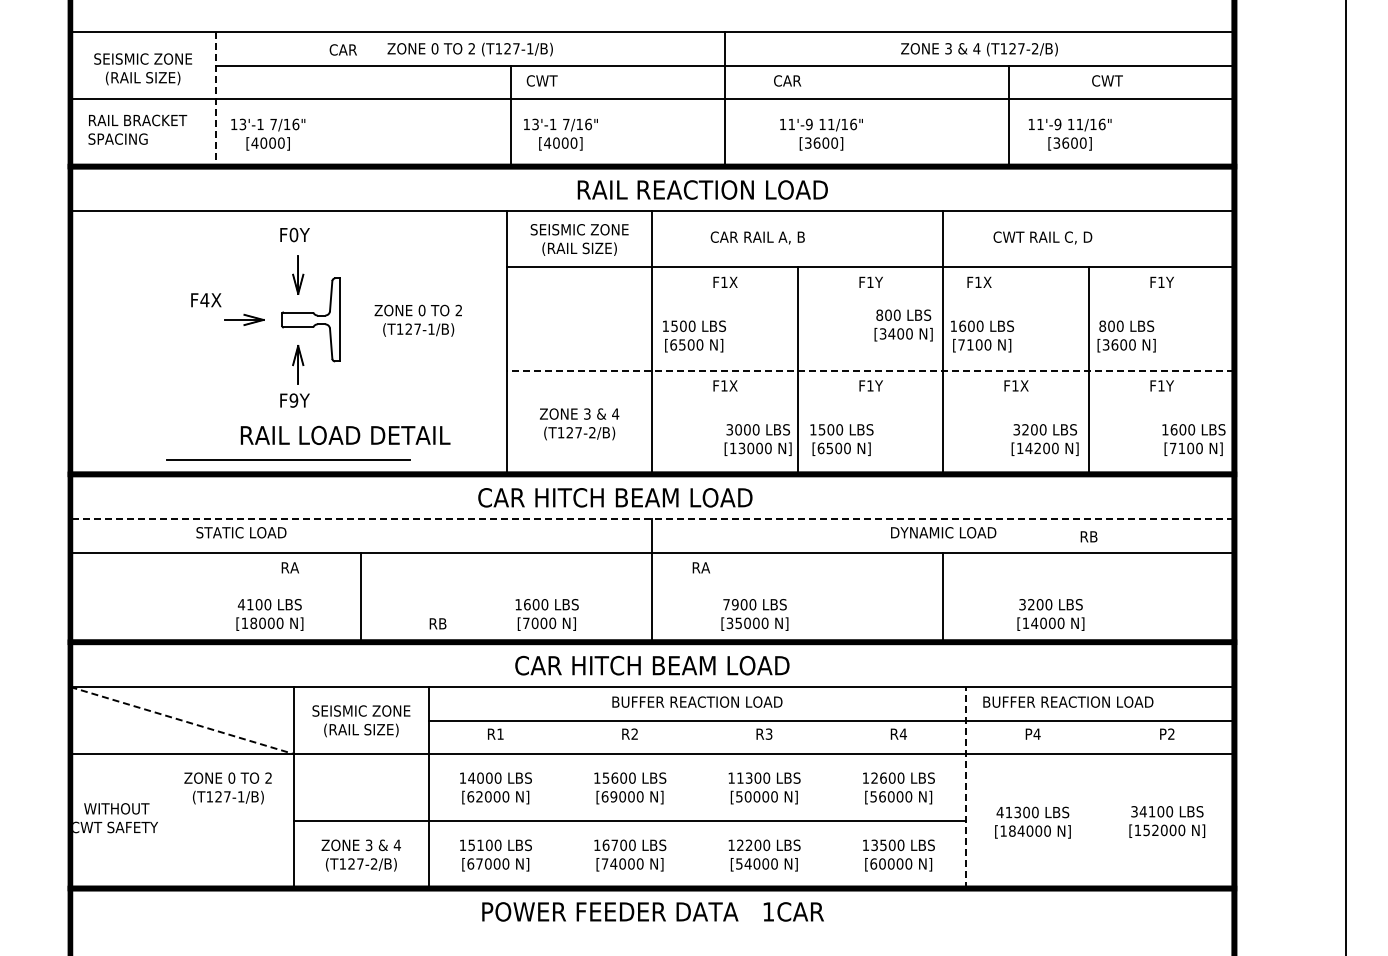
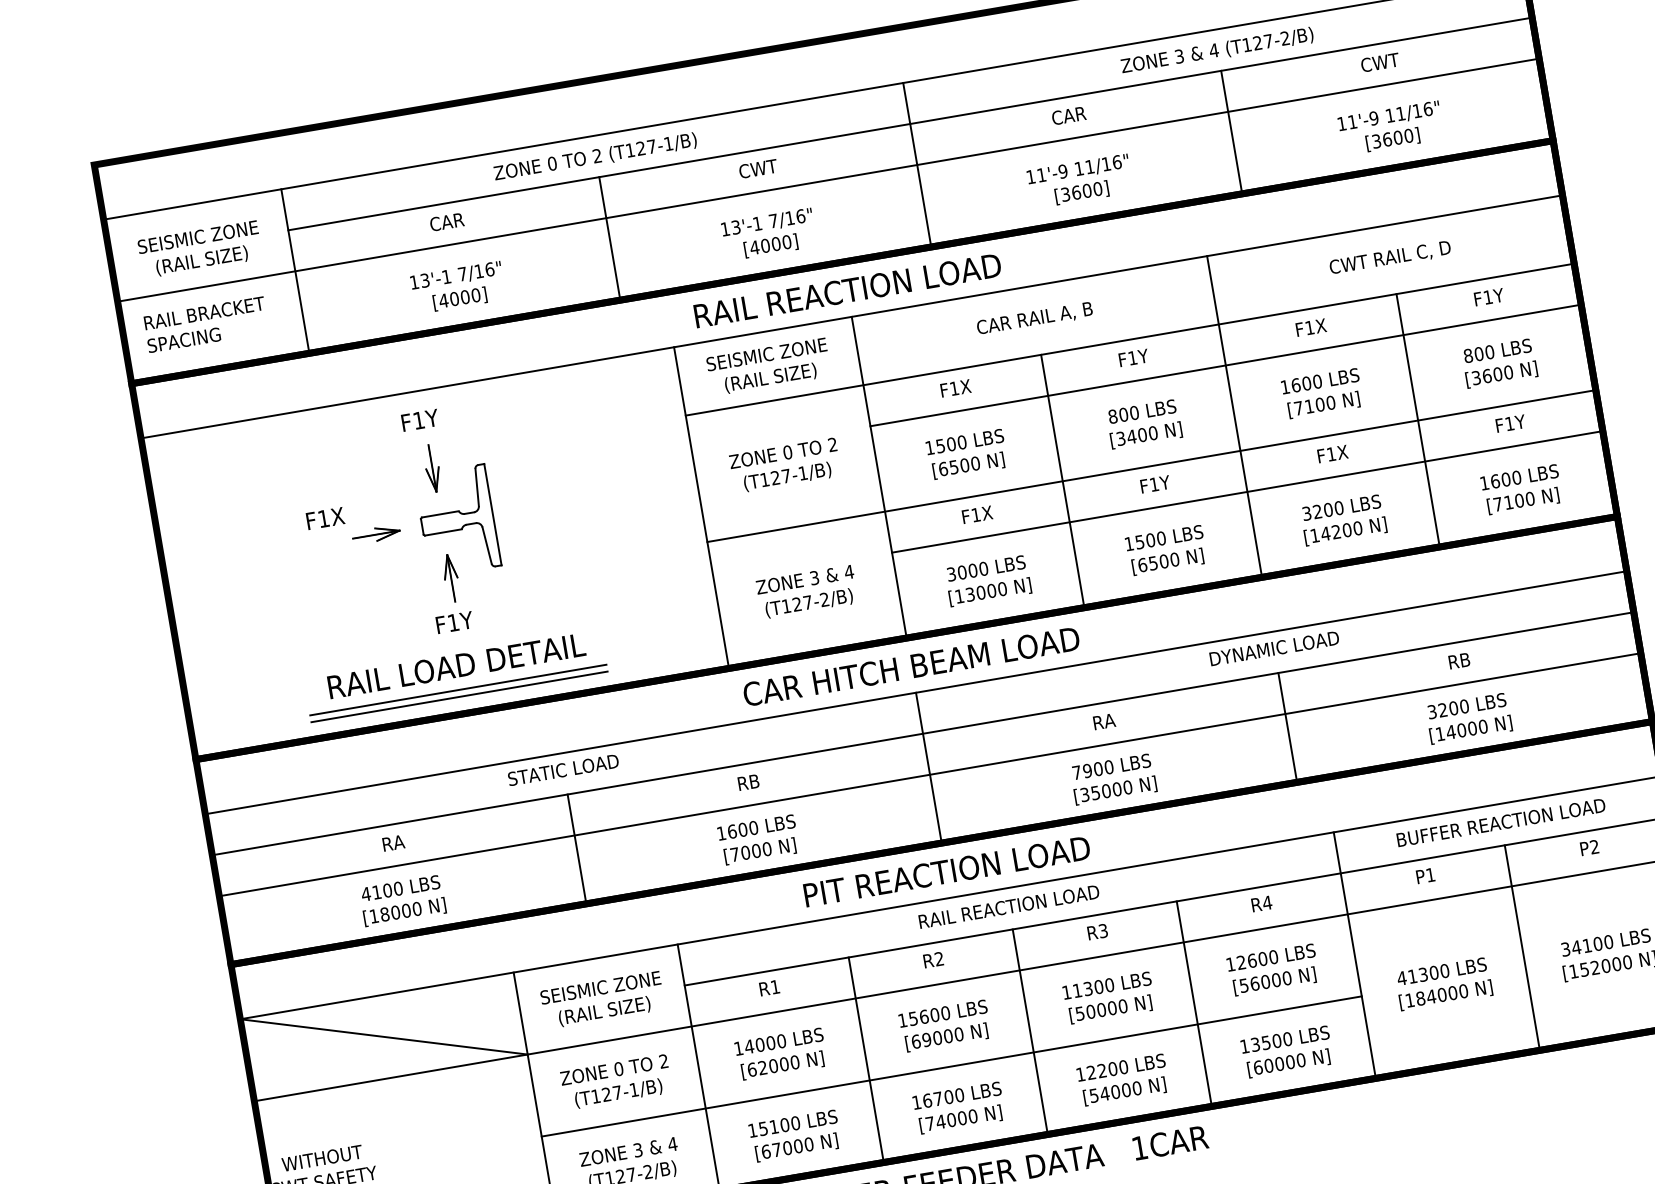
text: (342, 49) -> (445, 221), moved
text: (541, 80) -> (757, 168), moved
text: (787, 80) -> (1068, 115), moved
line: (215, 99) -> (294, 271), dashed -> solid
line: (510, 115) -> (609, 237), moved
line: (1008, 115) -> (1231, 131), moved
text: (268, 134) -> (458, 287), moved
text: (560, 134) -> (768, 234), moved
text: (821, 134) -> (1080, 181), moved
text: (1069, 134) -> (1390, 128), moved
text: (702, 189) -> (847, 290), moved
text: (293, 234) -> (418, 420), F0Y -> F1Y
text: (757, 237) -> (1034, 318), moved
text: (1042, 237) -> (1389, 257), moved
text: (979, 281) -> (1311, 326), moved
text: (204, 300) -> (323, 519), F4X -> F1X
line: (943, 300) -> (1225, 364), added
text: (417, 320) -> (784, 465), moved
text: (903, 325) -> (1144, 424), moved
text: (694, 336) -> (967, 454), moved
text: (982, 336) -> (1322, 393), moved
text: (1126, 336) -> (1499, 363), moved
line: (870, 370) -> (1151, 465), dashed -> solid
text: (293, 400) -> (452, 622), F9Y -> F1Y
line: (943, 404) -> (1247, 491), added
text: (345, 434) -> (456, 664), moved
text: (757, 439) -> (987, 580), moved
text: (841, 439) -> (1165, 549), moved
text: (1044, 439) -> (1342, 519), moved
text: (1193, 439) -> (1521, 489), moved
line: (288, 454) -> (458, 689), added
text: (615, 497) -> (911, 666), moved
line: (651, 519) -> (914, 693), dashed -> solid
text: (241, 532) -> (563, 769), moved
text: (1088, 536) -> (1458, 660), moved
text: (289, 567) -> (392, 842), moved
text: (700, 567) -> (1103, 721), moved
line: (652, 586) -> (930, 774), added
text: (269, 614) -> (402, 900), moved
text: (546, 614) -> (757, 839), moved
text: (754, 614) -> (1113, 778), moved
text: (1050, 614) -> (1468, 718), moved
text: (437, 623) -> (747, 782), moved
text: (652, 665) -> (946, 871), CAR HITCH BEAM LOAD -> PIT REACTION LOAD
text: (697, 701) -> (1009, 906), BUFFER REACTION LOAD -> RAIL REACTION LOAD
text: (1068, 701) -> (1501, 821), moved
line: (182, 720) -> (384, 1036), dashed -> solid
text: (1036, 733) -> (1429, 874), P4 -> P1
line: (965, 787) -> (1354, 955), dashed -> solid
text: (227, 788) -> (615, 1082), moved
line: (562, 804) -> (865, 1059), added
line: (697, 804) -> (1030, 1031), added
line: (831, 804) -> (1194, 1003), added
line: (1100, 804) -> (1522, 947), added

